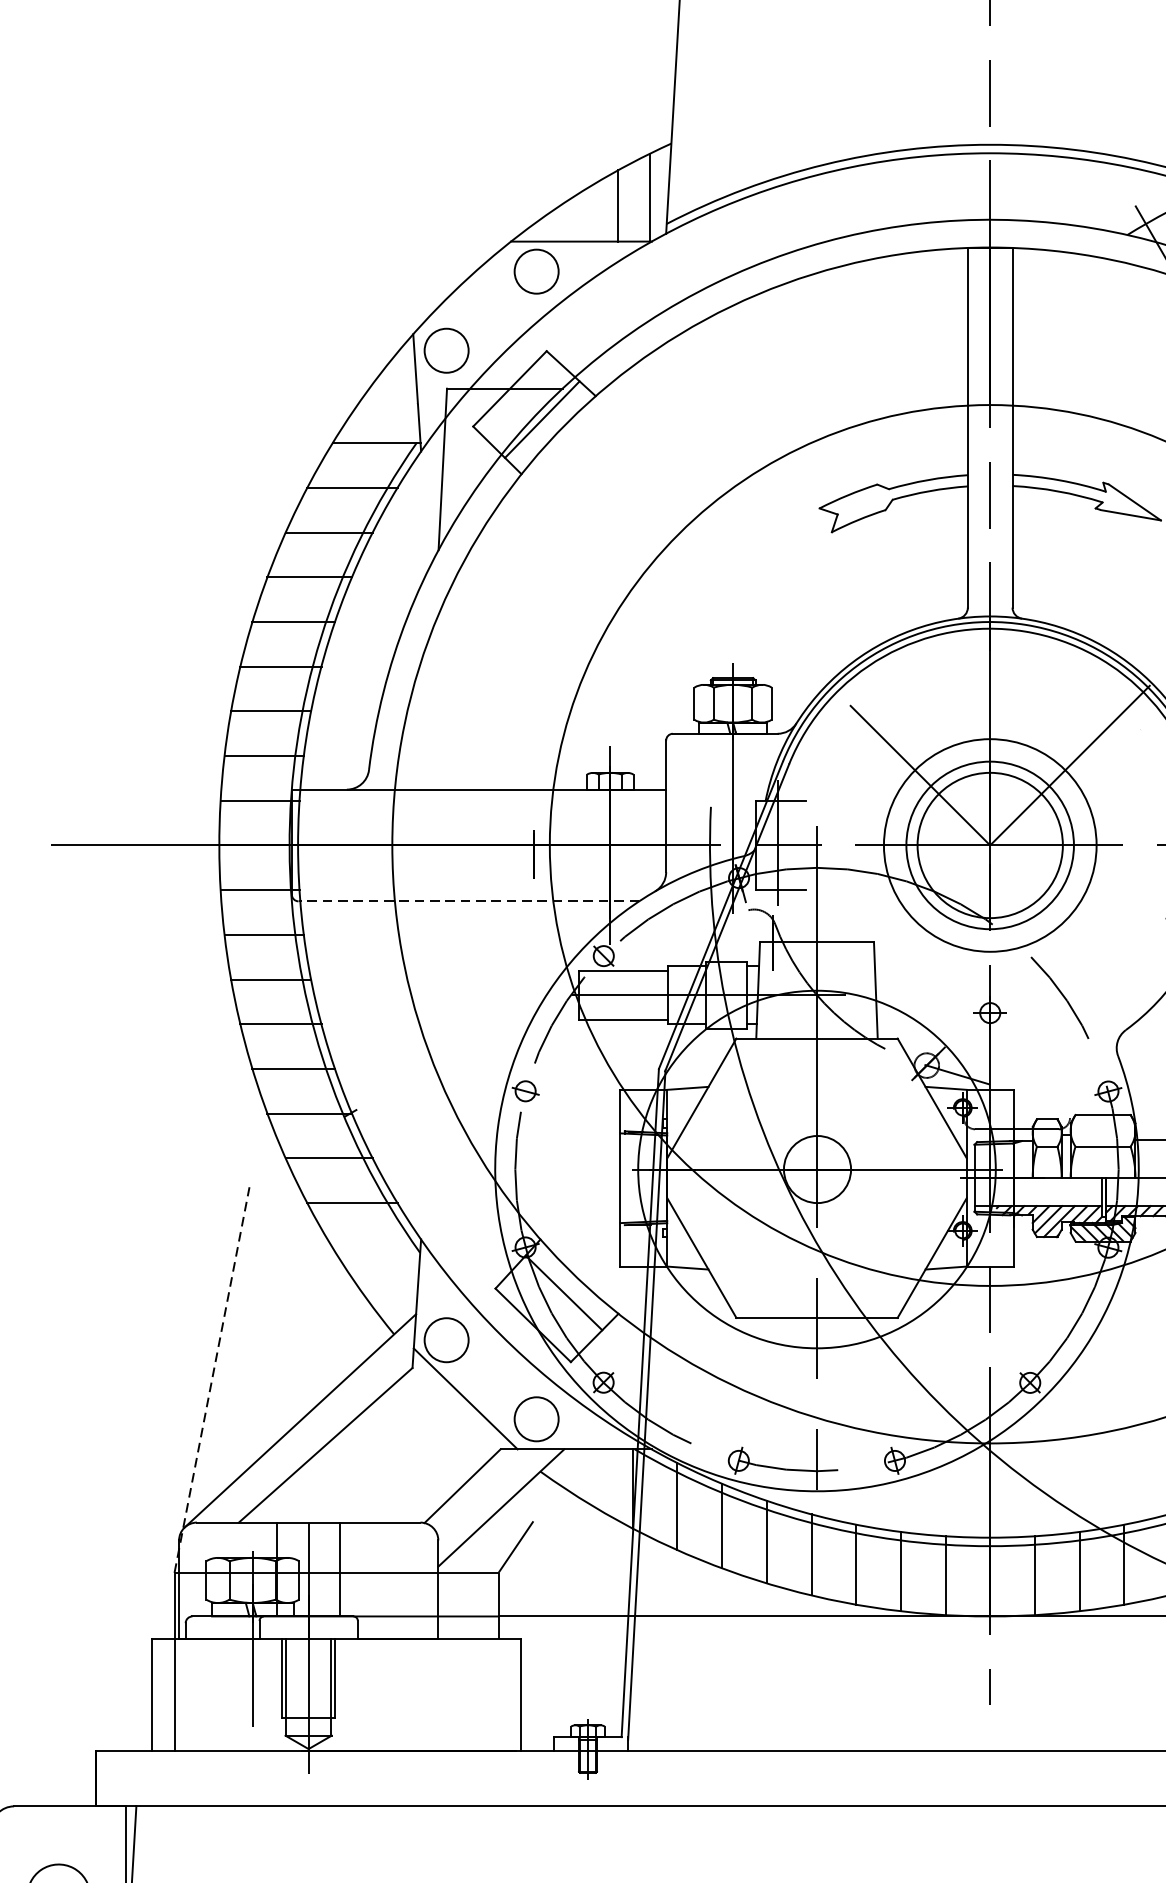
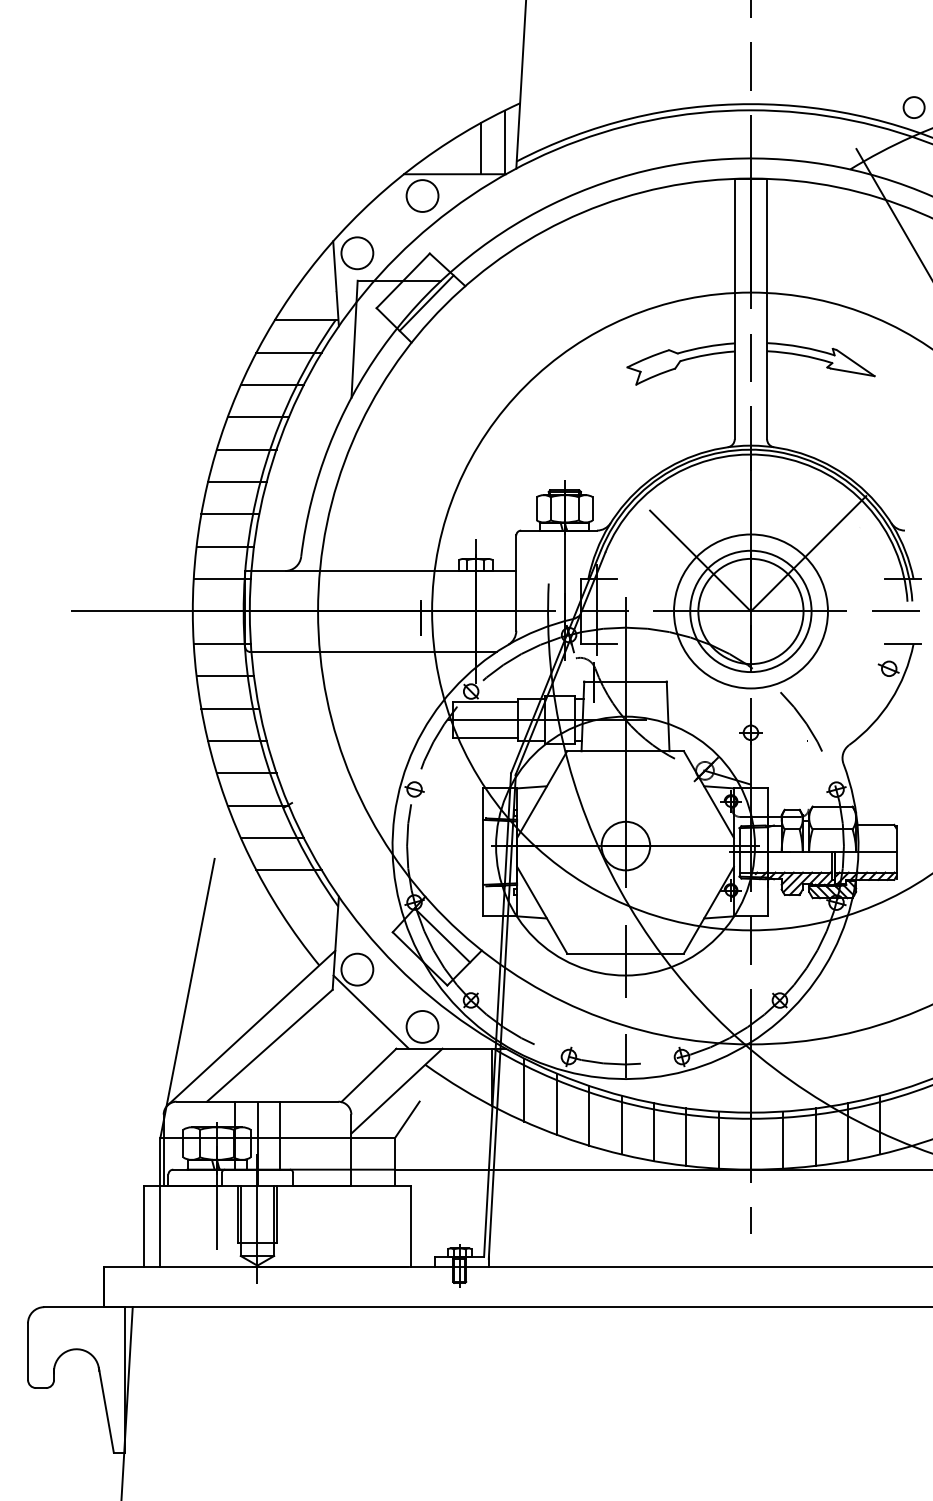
line: (467, 900) -> (372, 651), dashed -> solid
line: (211, 1380) -> (187, 998), dashed -> solid

